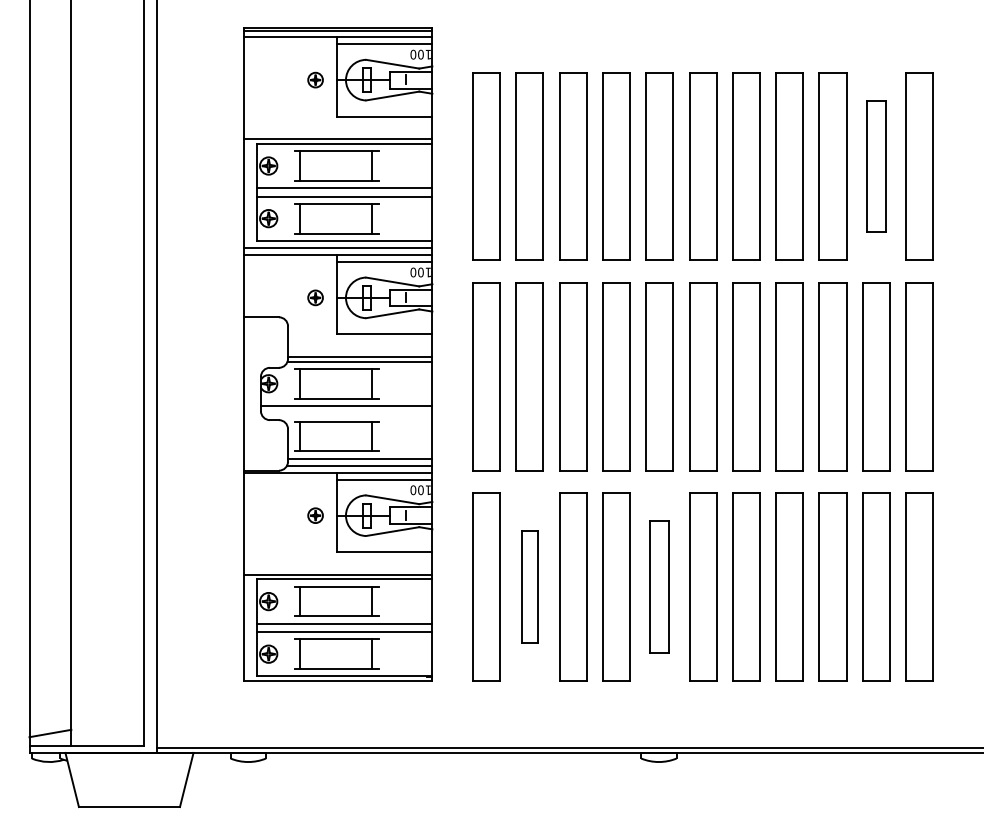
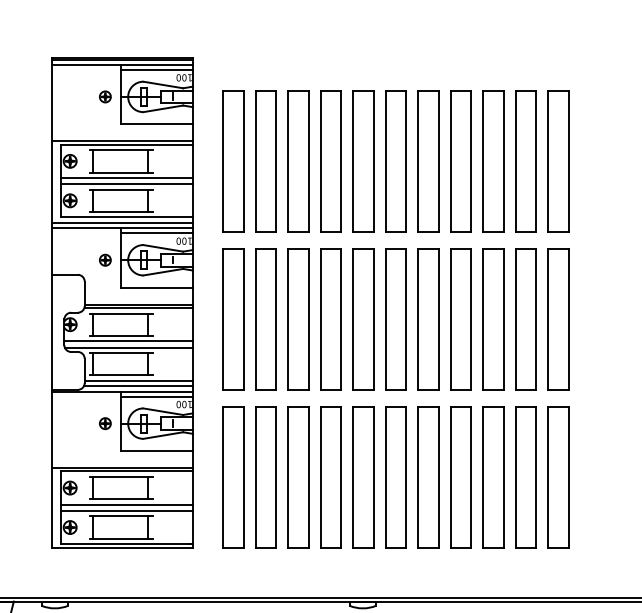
part: (876, 166) -> (526, 161), size x1.43
line: (346, 414) -> (128, 347), added
part: (529, 586) -> (265, 476), size x1.67
part: (659, 586) -> (363, 476), size x1.43

